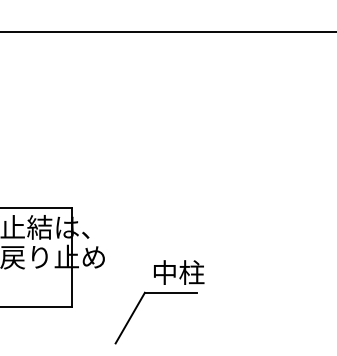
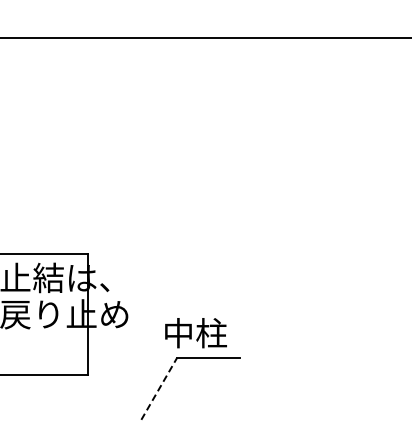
text: (178, 272) -> (195, 333), moved
line: (130, 317) -> (159, 388), solid -> dashed

